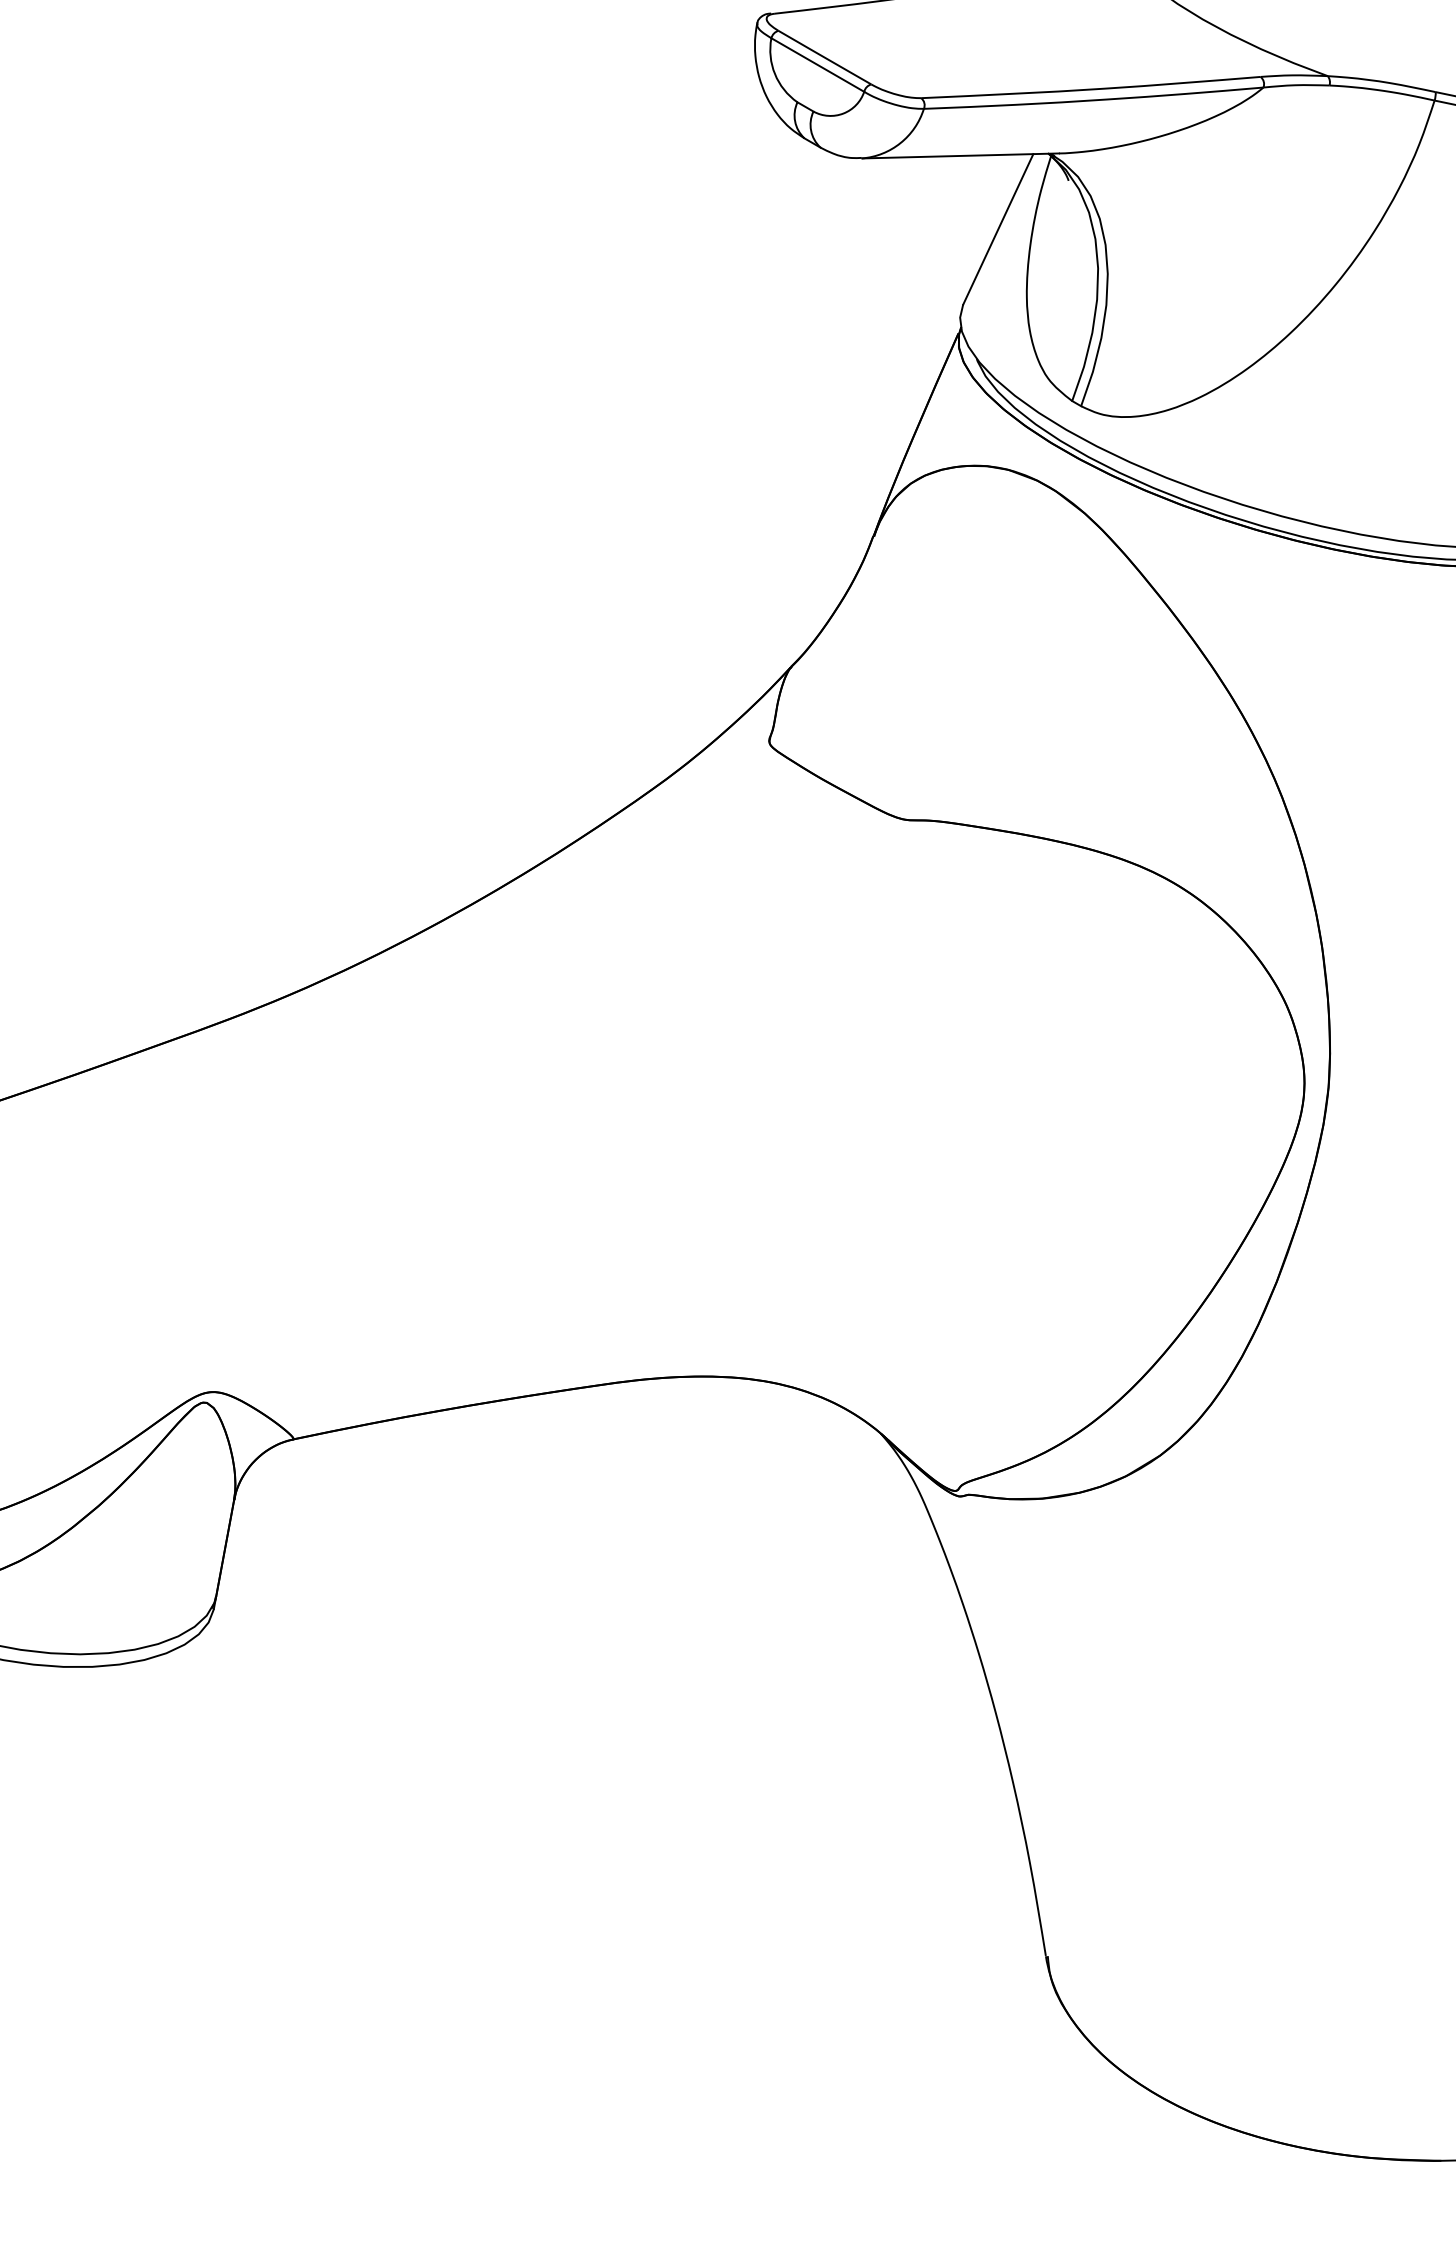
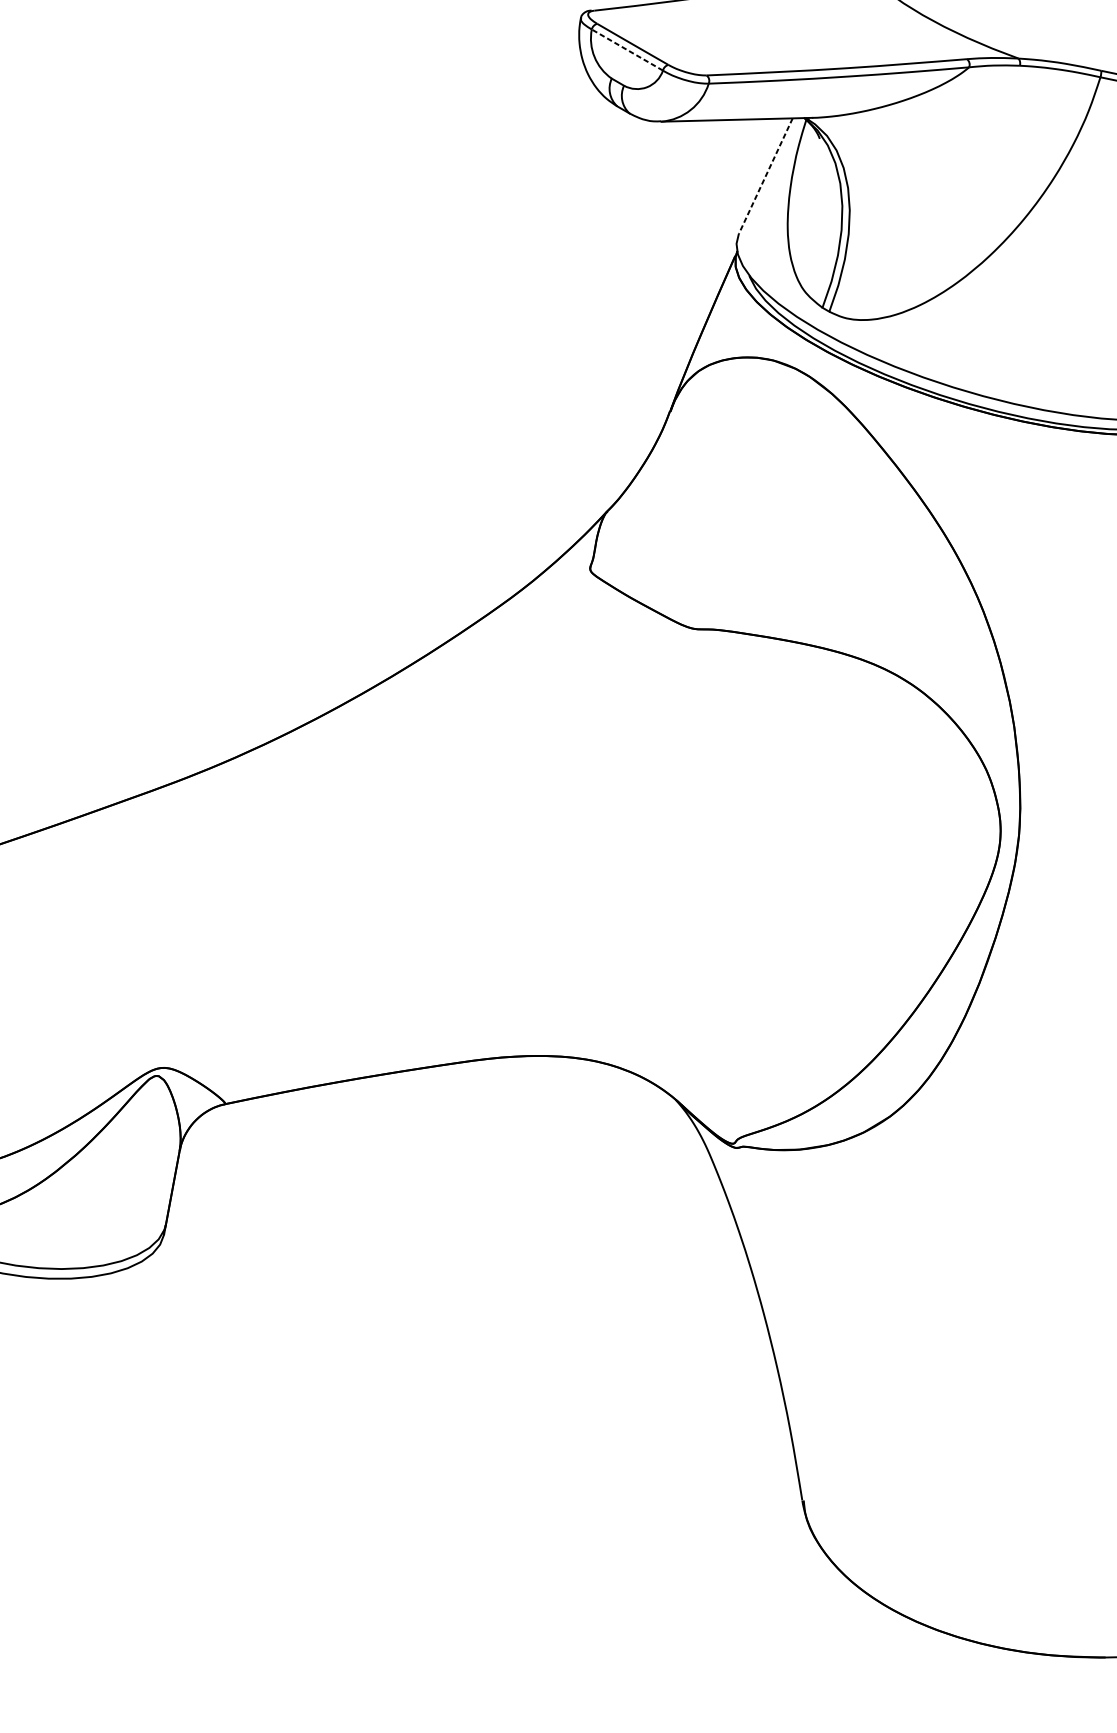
line: (817, 65) -> (627, 50), solid -> dashed
line: (998, 229) -> (765, 176), solid -> dashed

